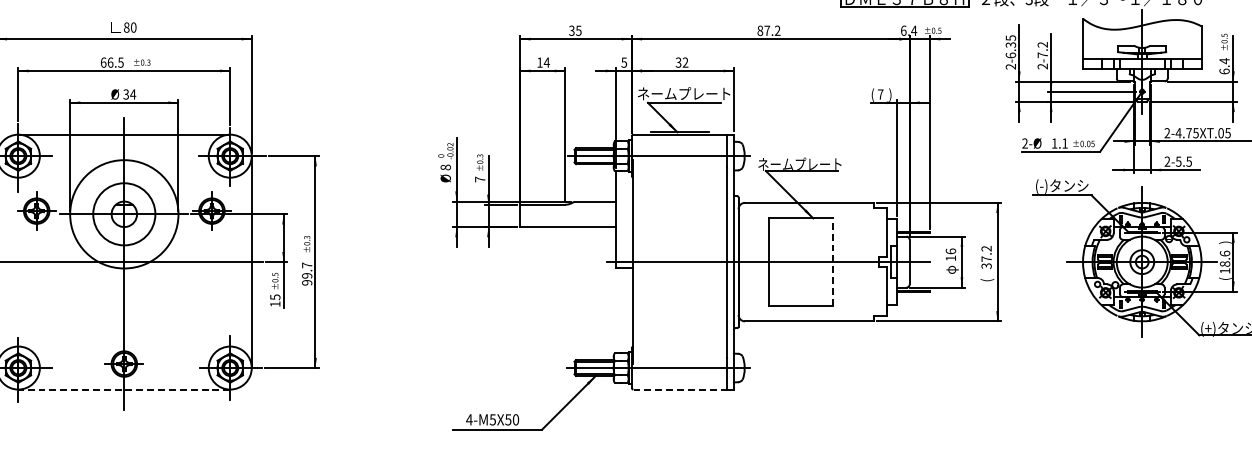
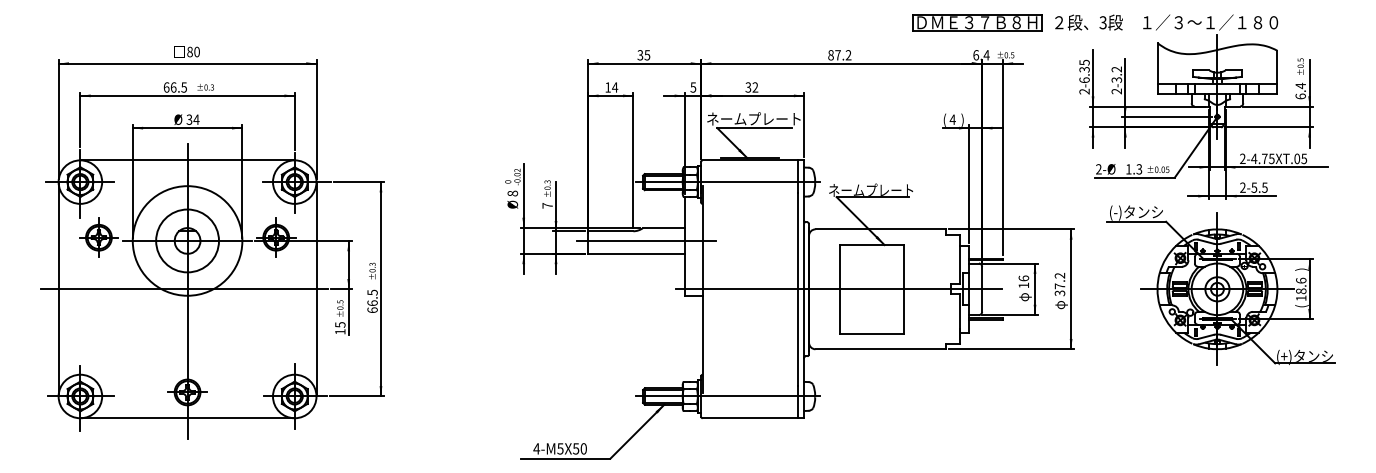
text: (1042, 54) -> (1116, 79), 2-7.2 -> 2-3.2
text: (880, 94) -> (952, 119), 7 -> 4
text: (1065, 143) -> (1139, 169), 1.1 -> 1.3
line: (577, 213) -> (646, 240), added
line: (832, 261) -> (904, 288), dashed -> solid
text: (307, 274) -> (372, 301), 99.7 -> 66.5
text: (987, 278) -> (1060, 305), ( -> φ
line: (124, 389) -> (187, 418), dashed -> solid
line: (680, 389) -> (750, 418), dashed -> solid

